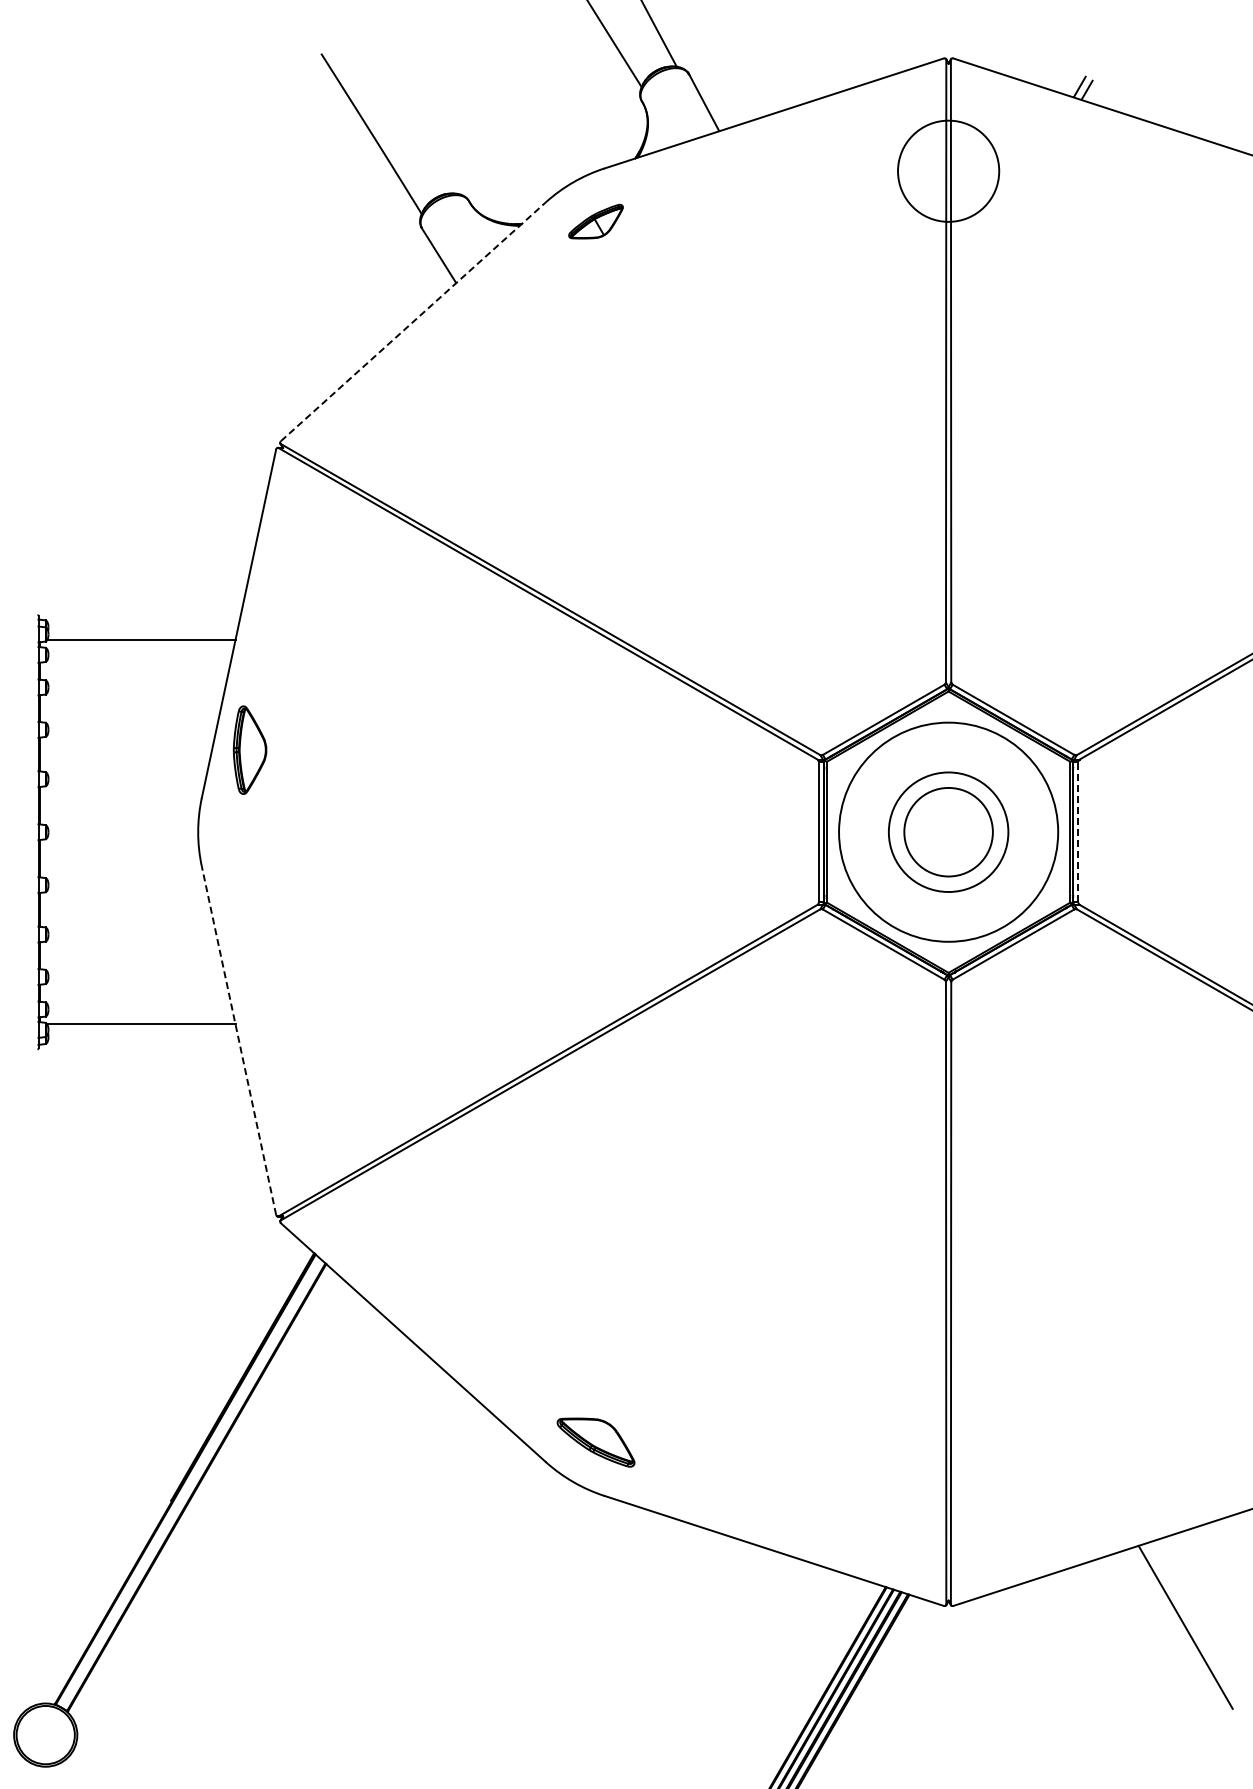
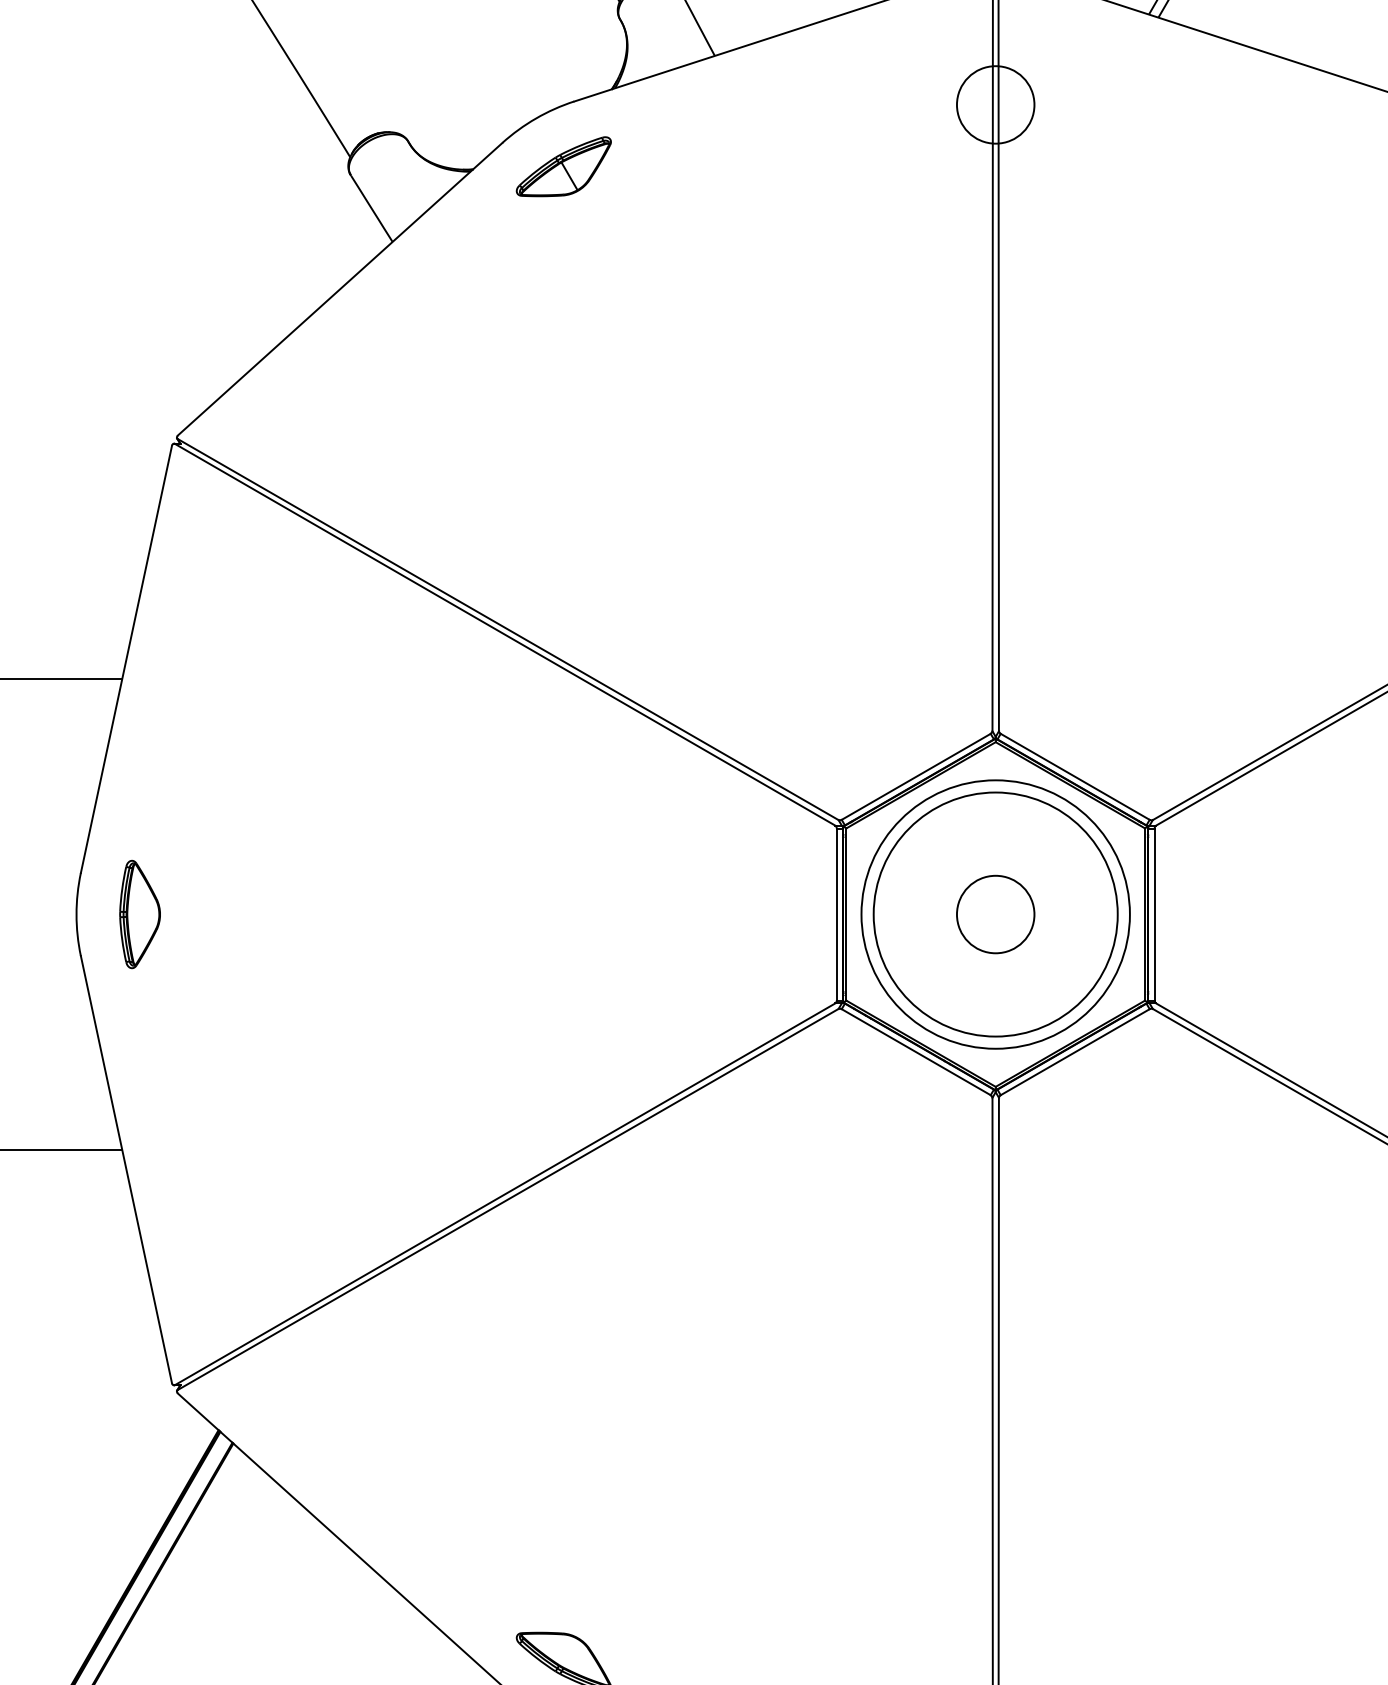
circle: (948, 170) -> (995, 103), size x0.62
part: (595, 221) -> (563, 166), size x1.43
line: (413, 321) -> (340, 288), dashed -> solid
part: (249, 749) -> (139, 913), moved
circle: (948, 831) -> (995, 913), size x0.71
circle: (948, 831) -> (995, 913), size x1.67
line: (1078, 831) -> (1154, 913), dashed -> solid
line: (238, 1040) -> (125, 1169), dashed -> solid

